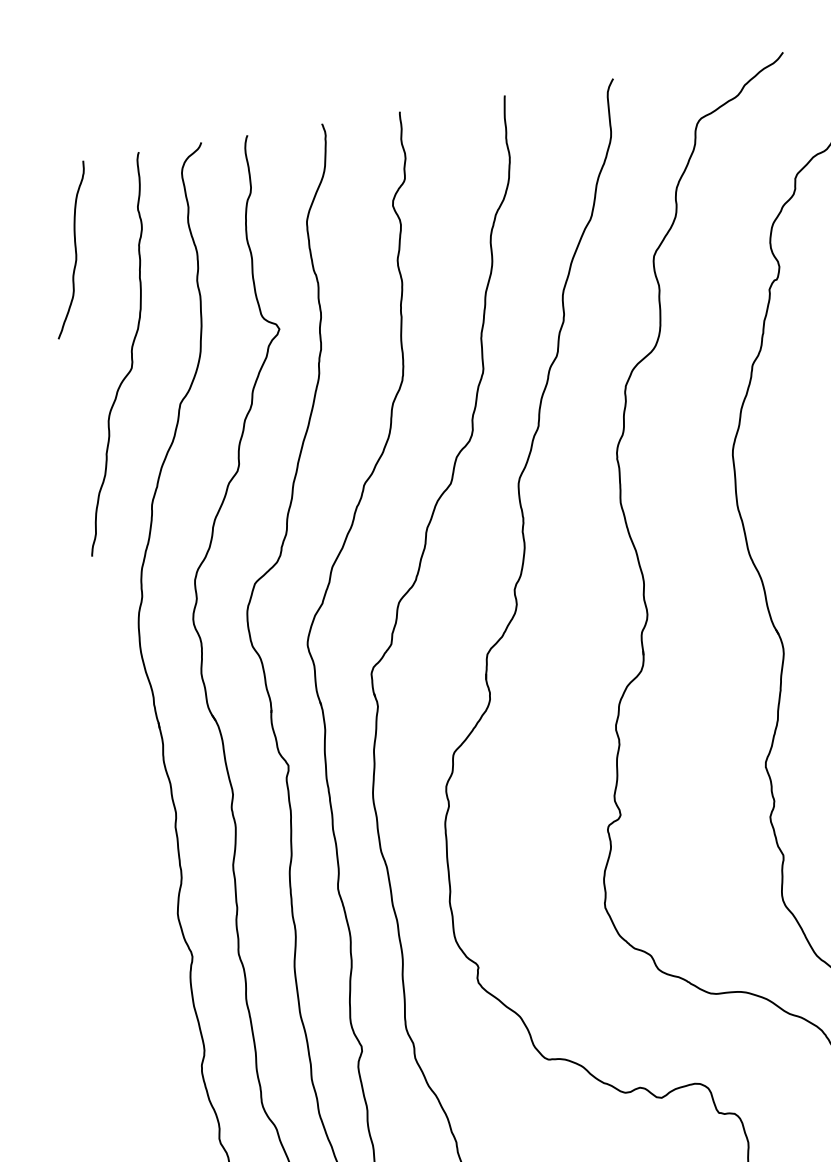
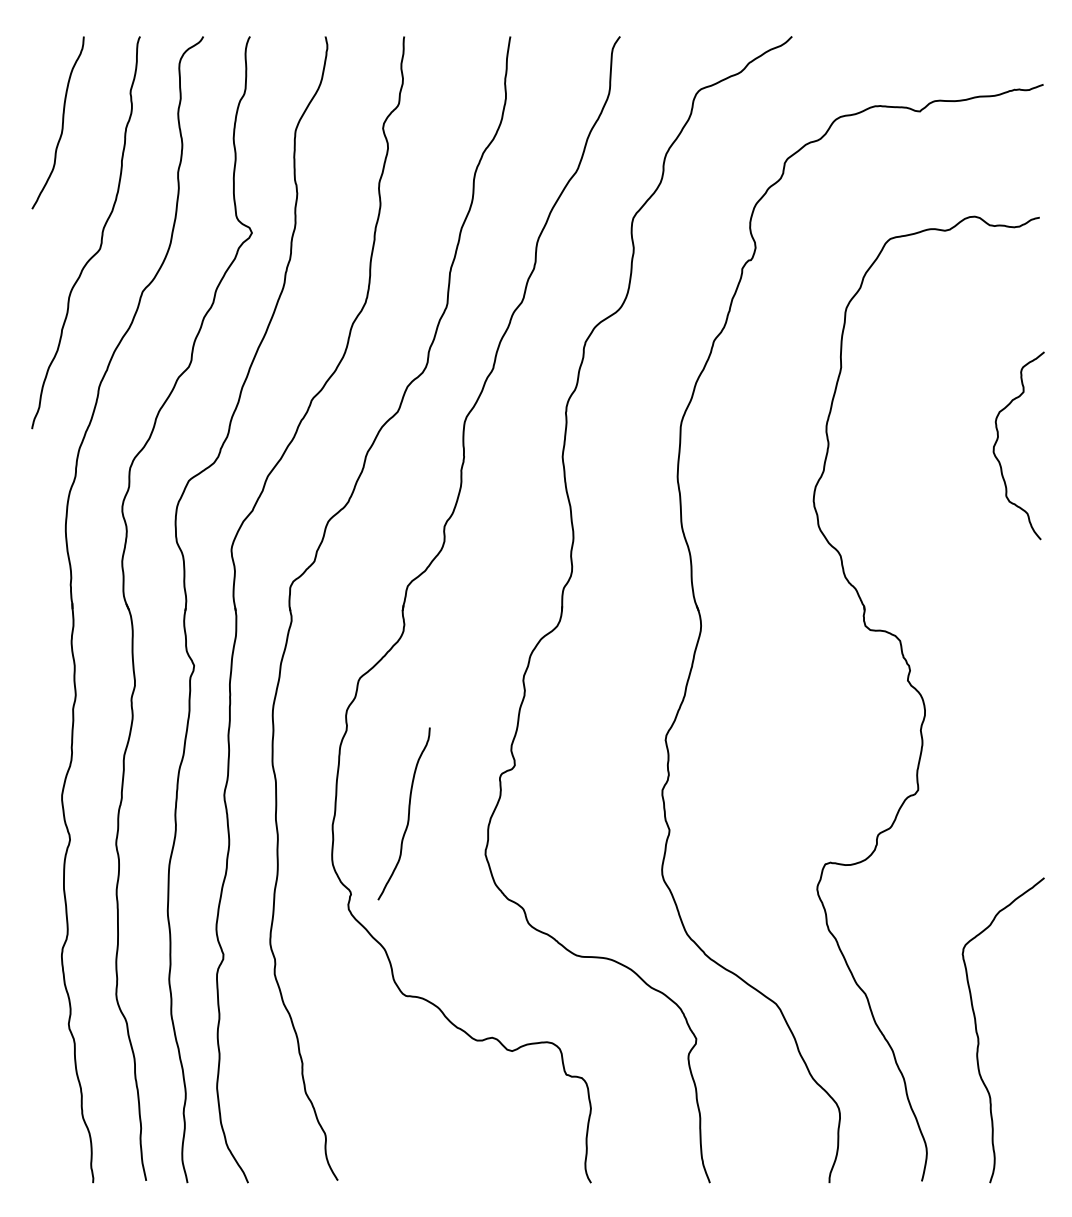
curve: (522, 878) -> (408, 813), added

